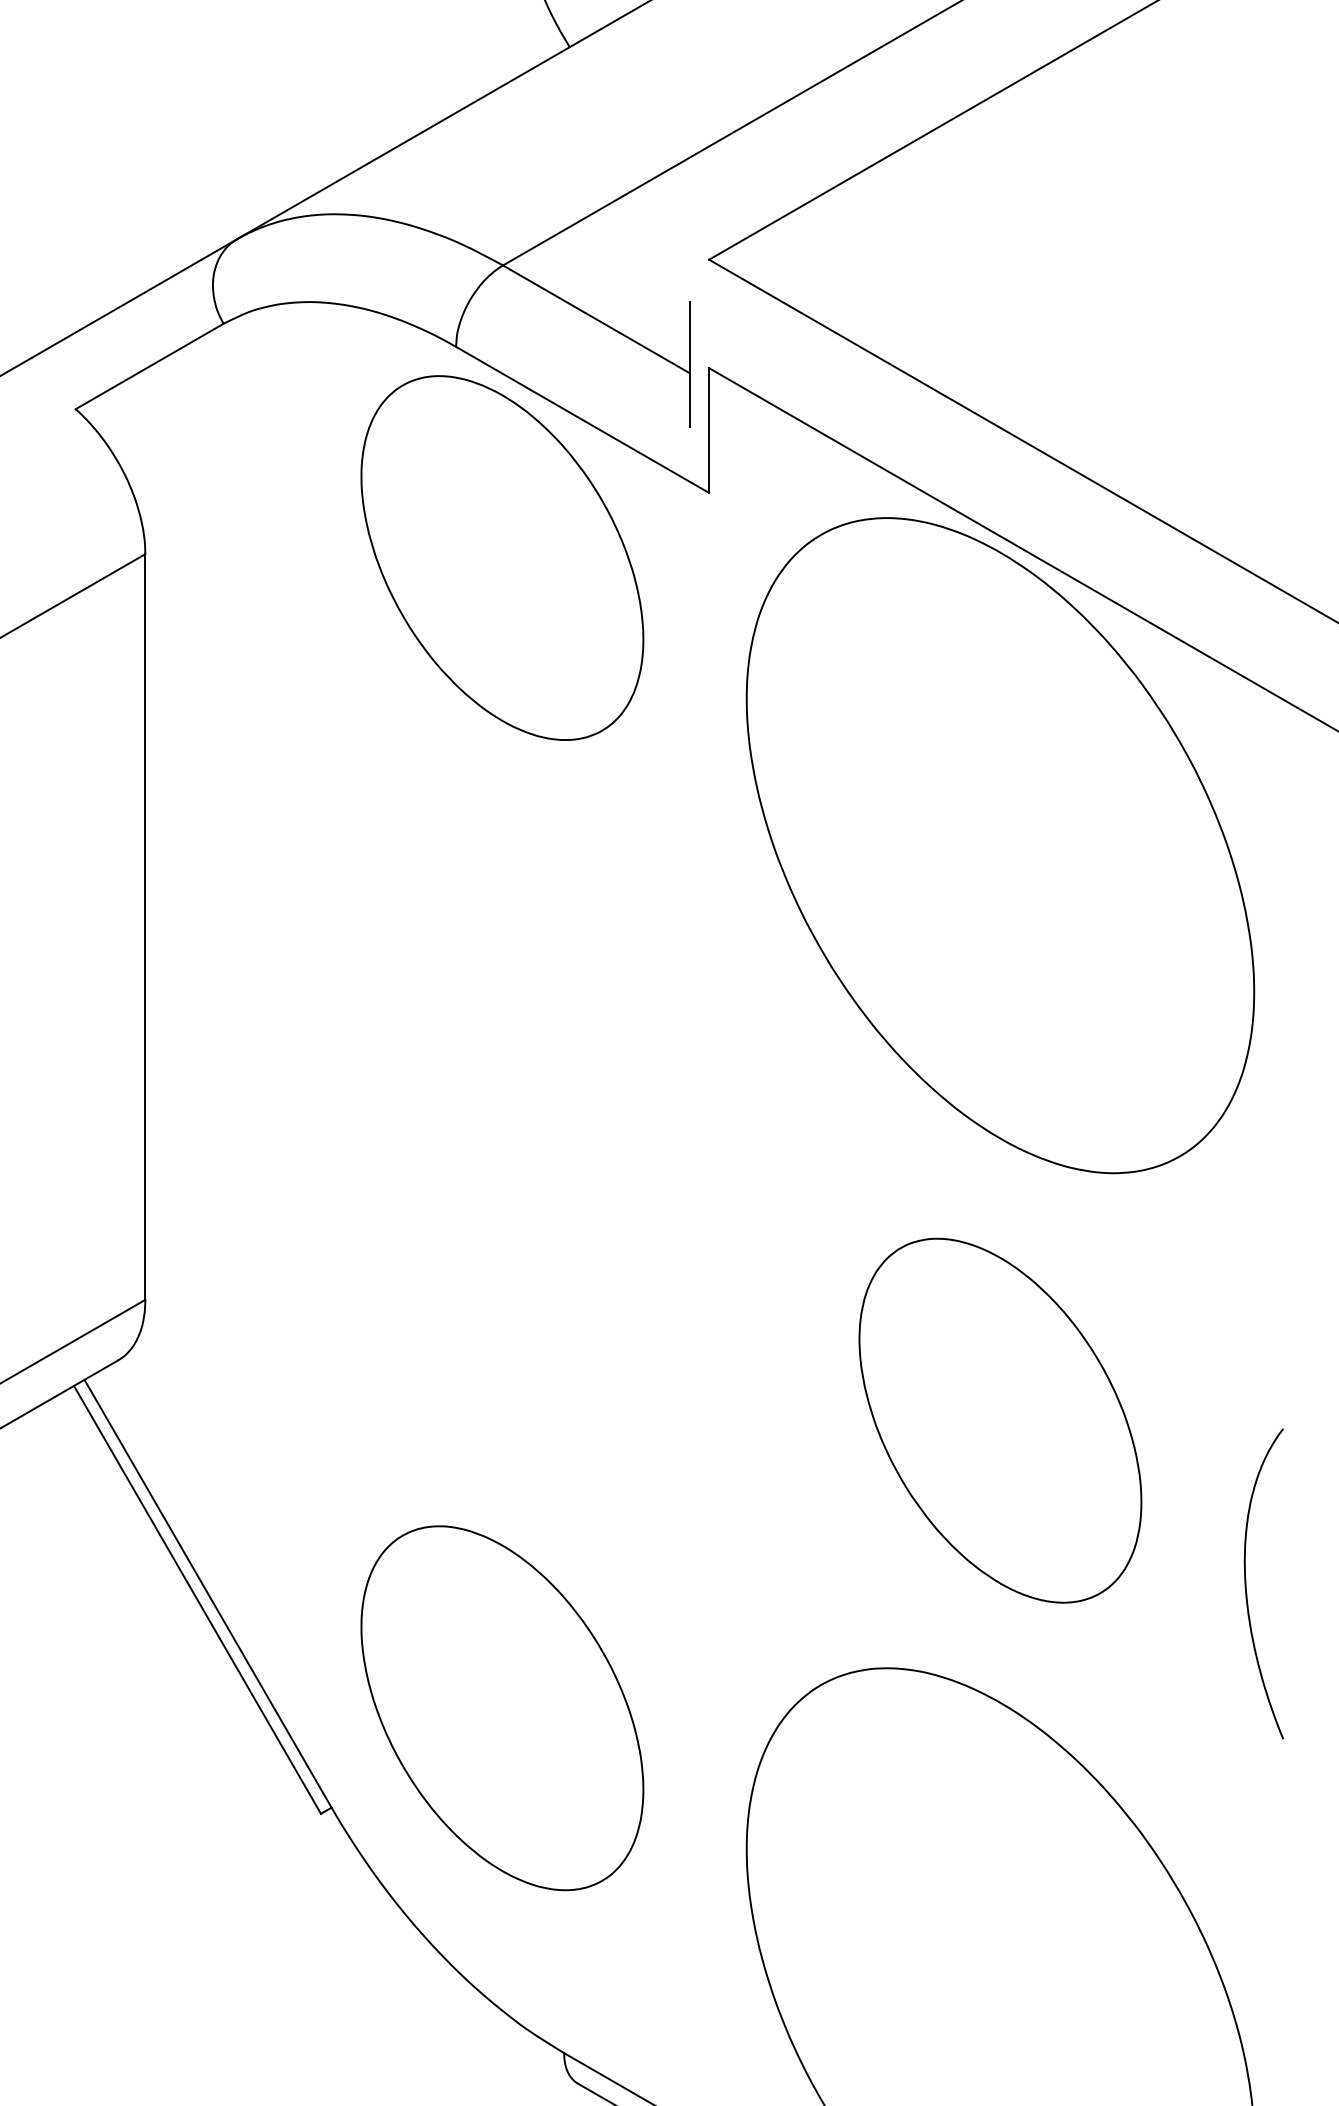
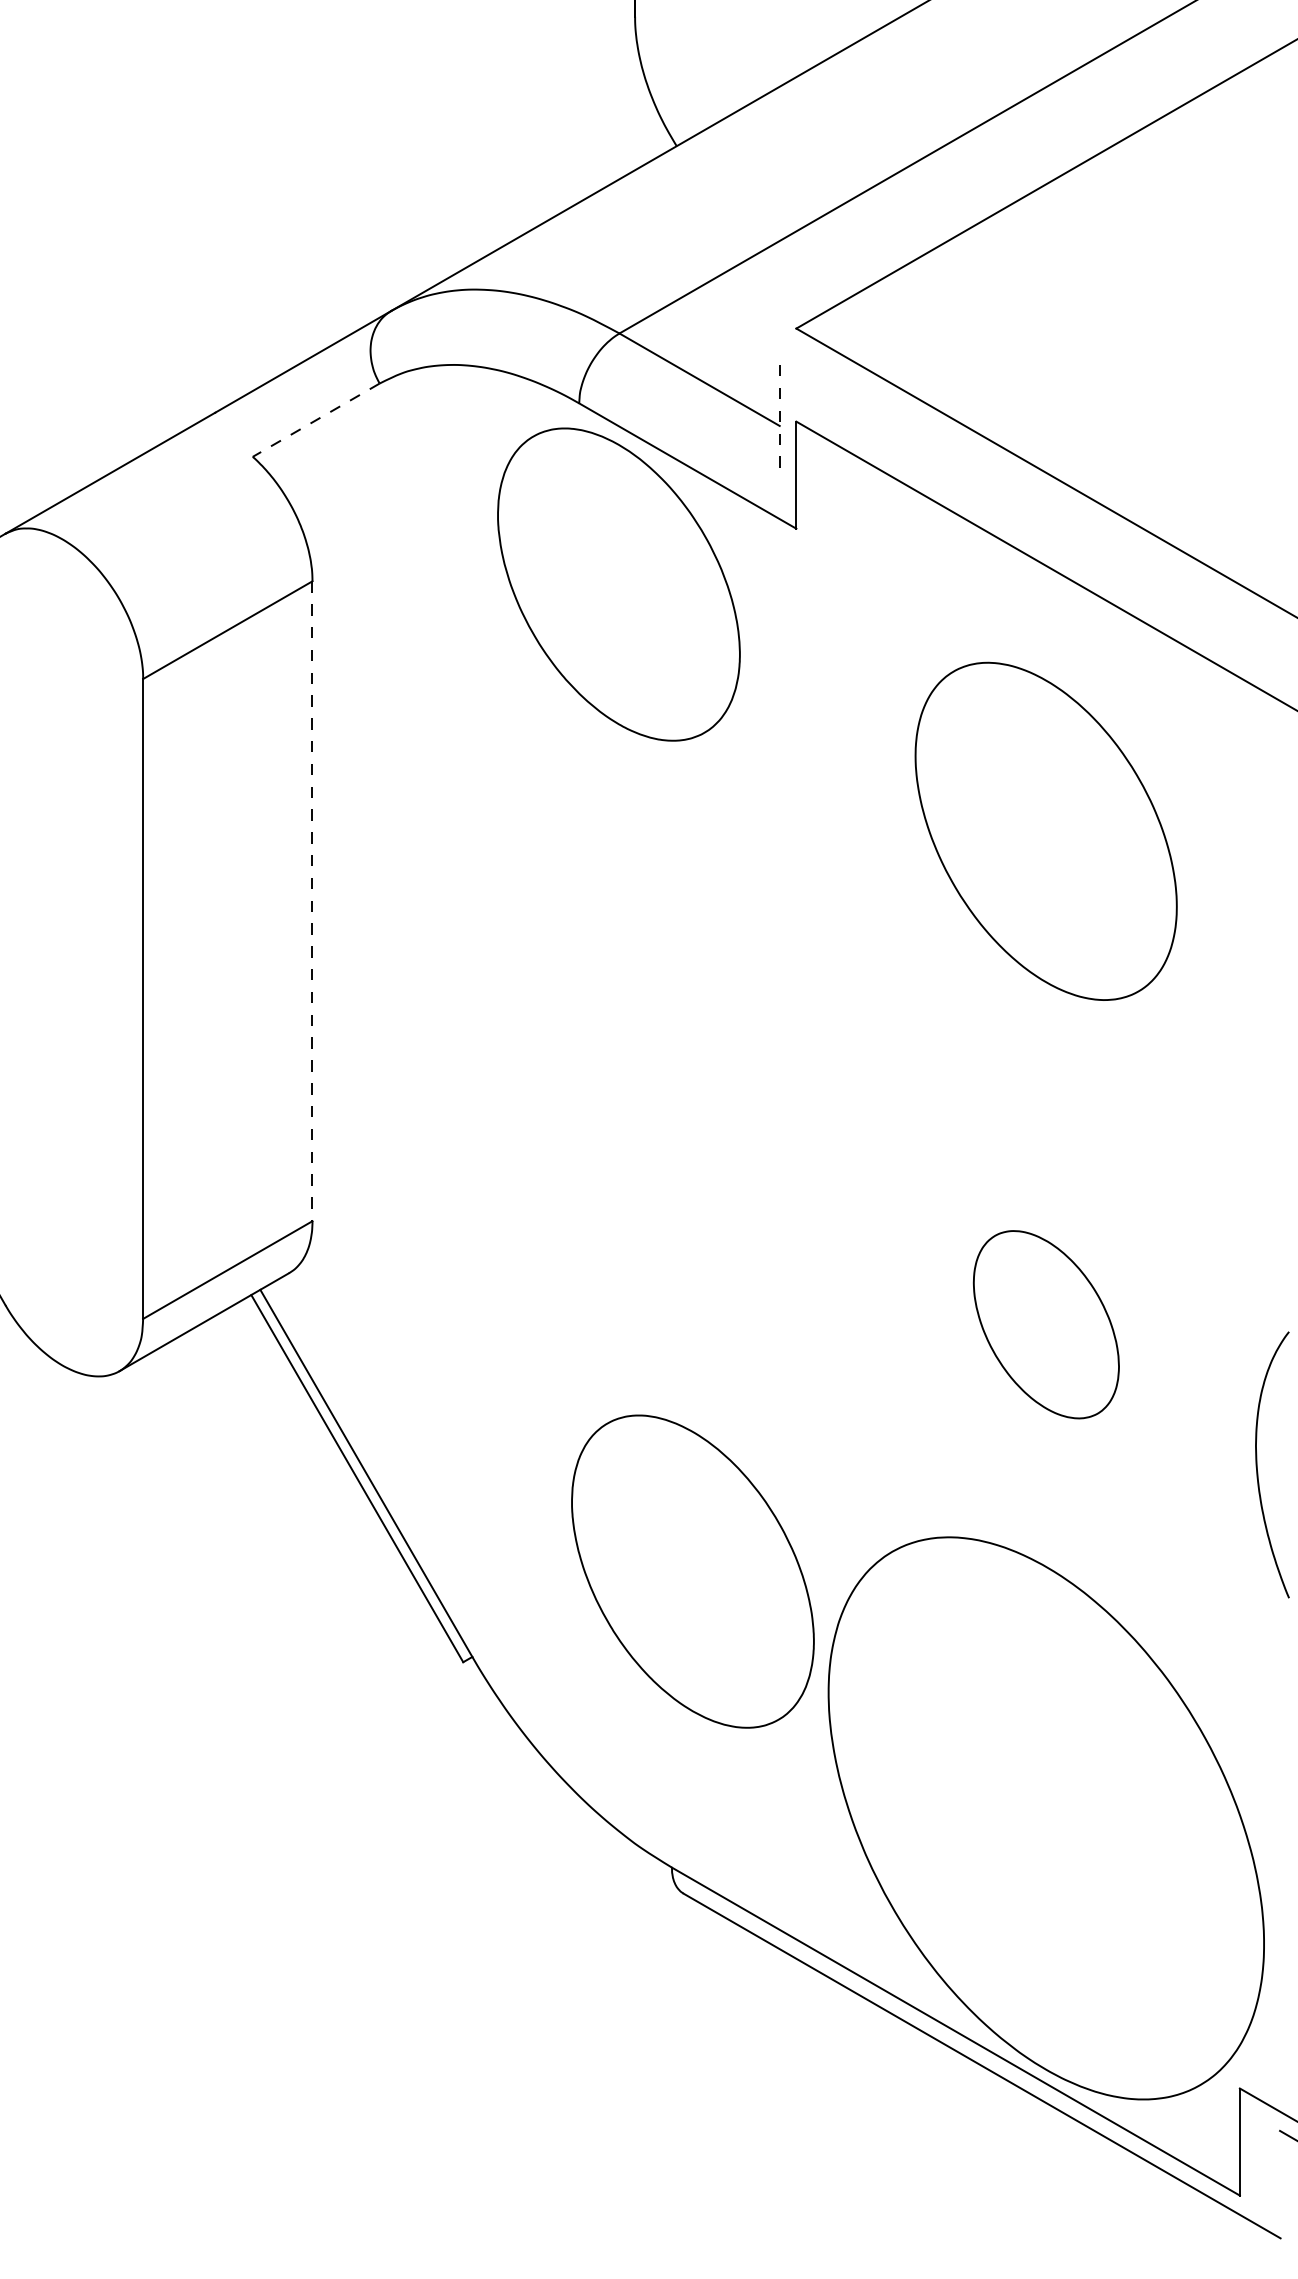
line: (689, 364) -> (779, 418), solid -> dashed
line: (148, 366) -> (315, 420), solid -> dashed
part: (999, 845) -> (1045, 831), size x0.6
line: (145, 927) -> (312, 901), solid -> dashed
part: (1000, 1420) -> (1046, 1324), size x0.6
part: (501, 1708) -> (692, 1571), moved

